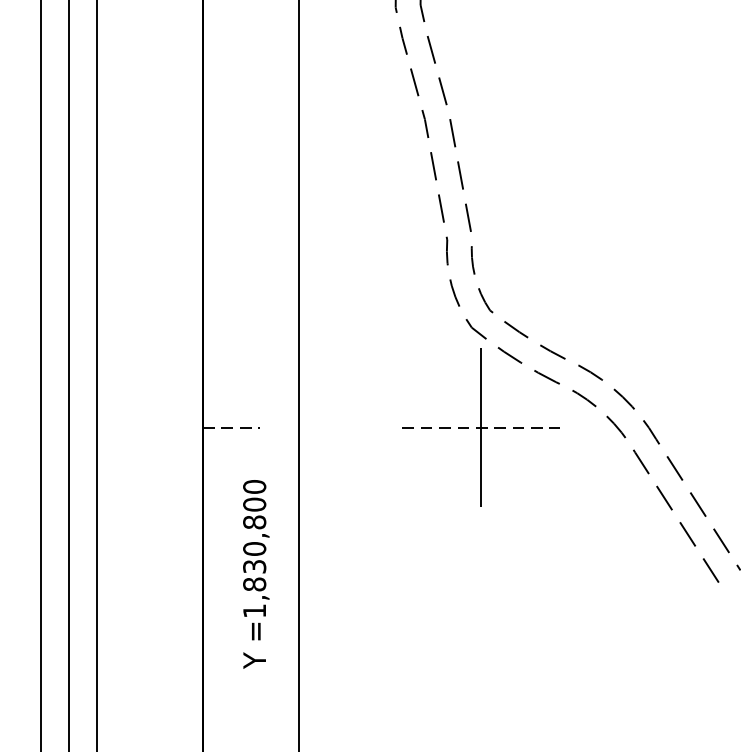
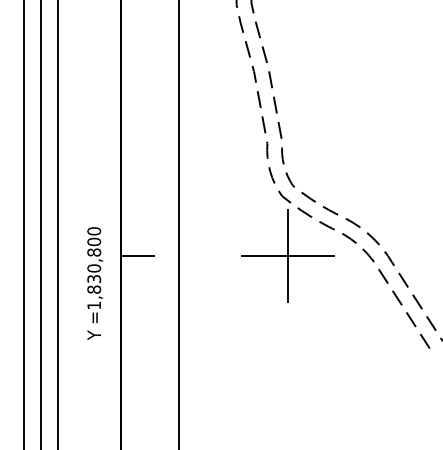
line: (231, 426) -> (138, 255), dashed -> solid
line: (480, 426) -> (287, 255), dashed -> solid
text: (256, 574) -> (95, 283), moved

